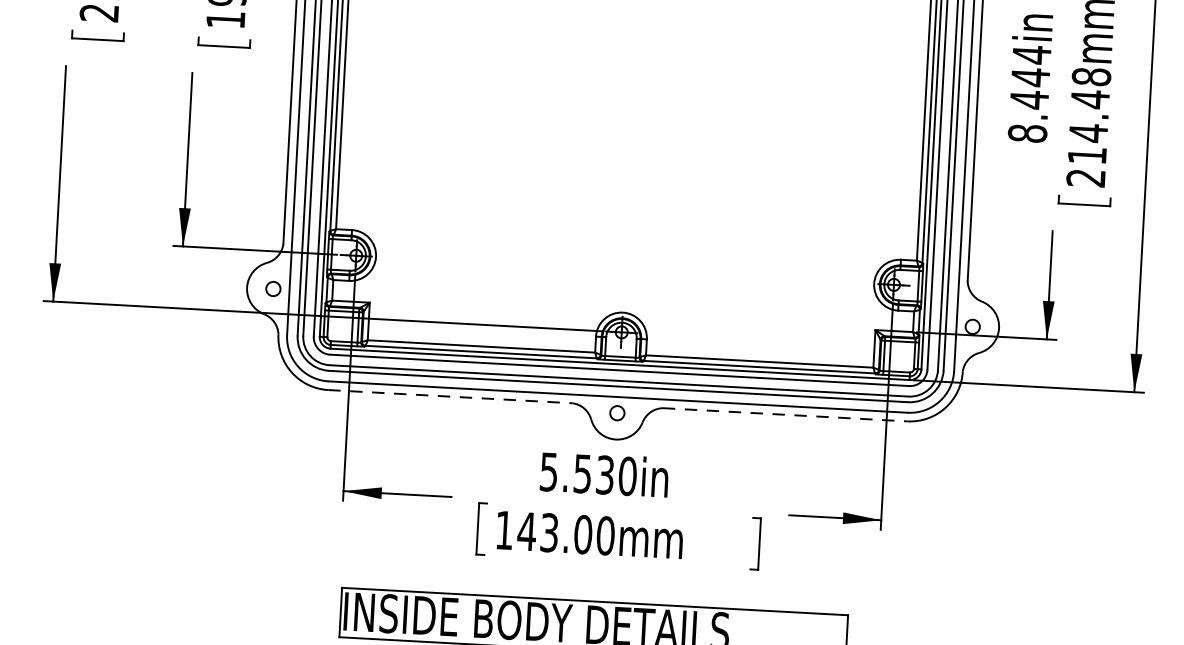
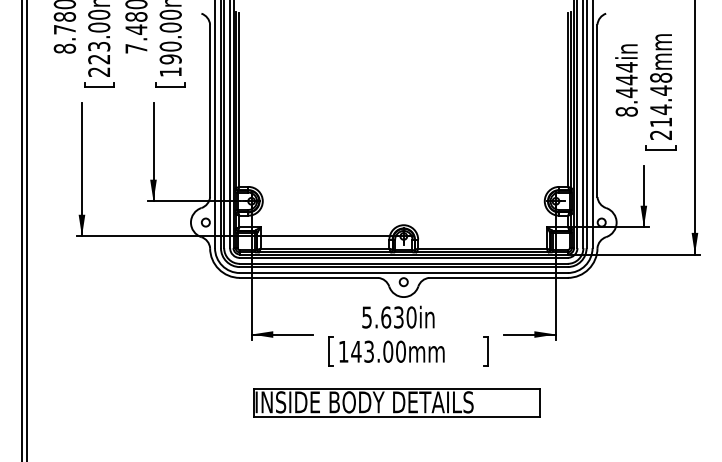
line: (451, 395) -> (309, 277), dashed -> solid
line: (786, 414) -> (499, 277), dashed -> solid
text: (583, 473) -> (386, 317), 5.530in -> 5.630in

